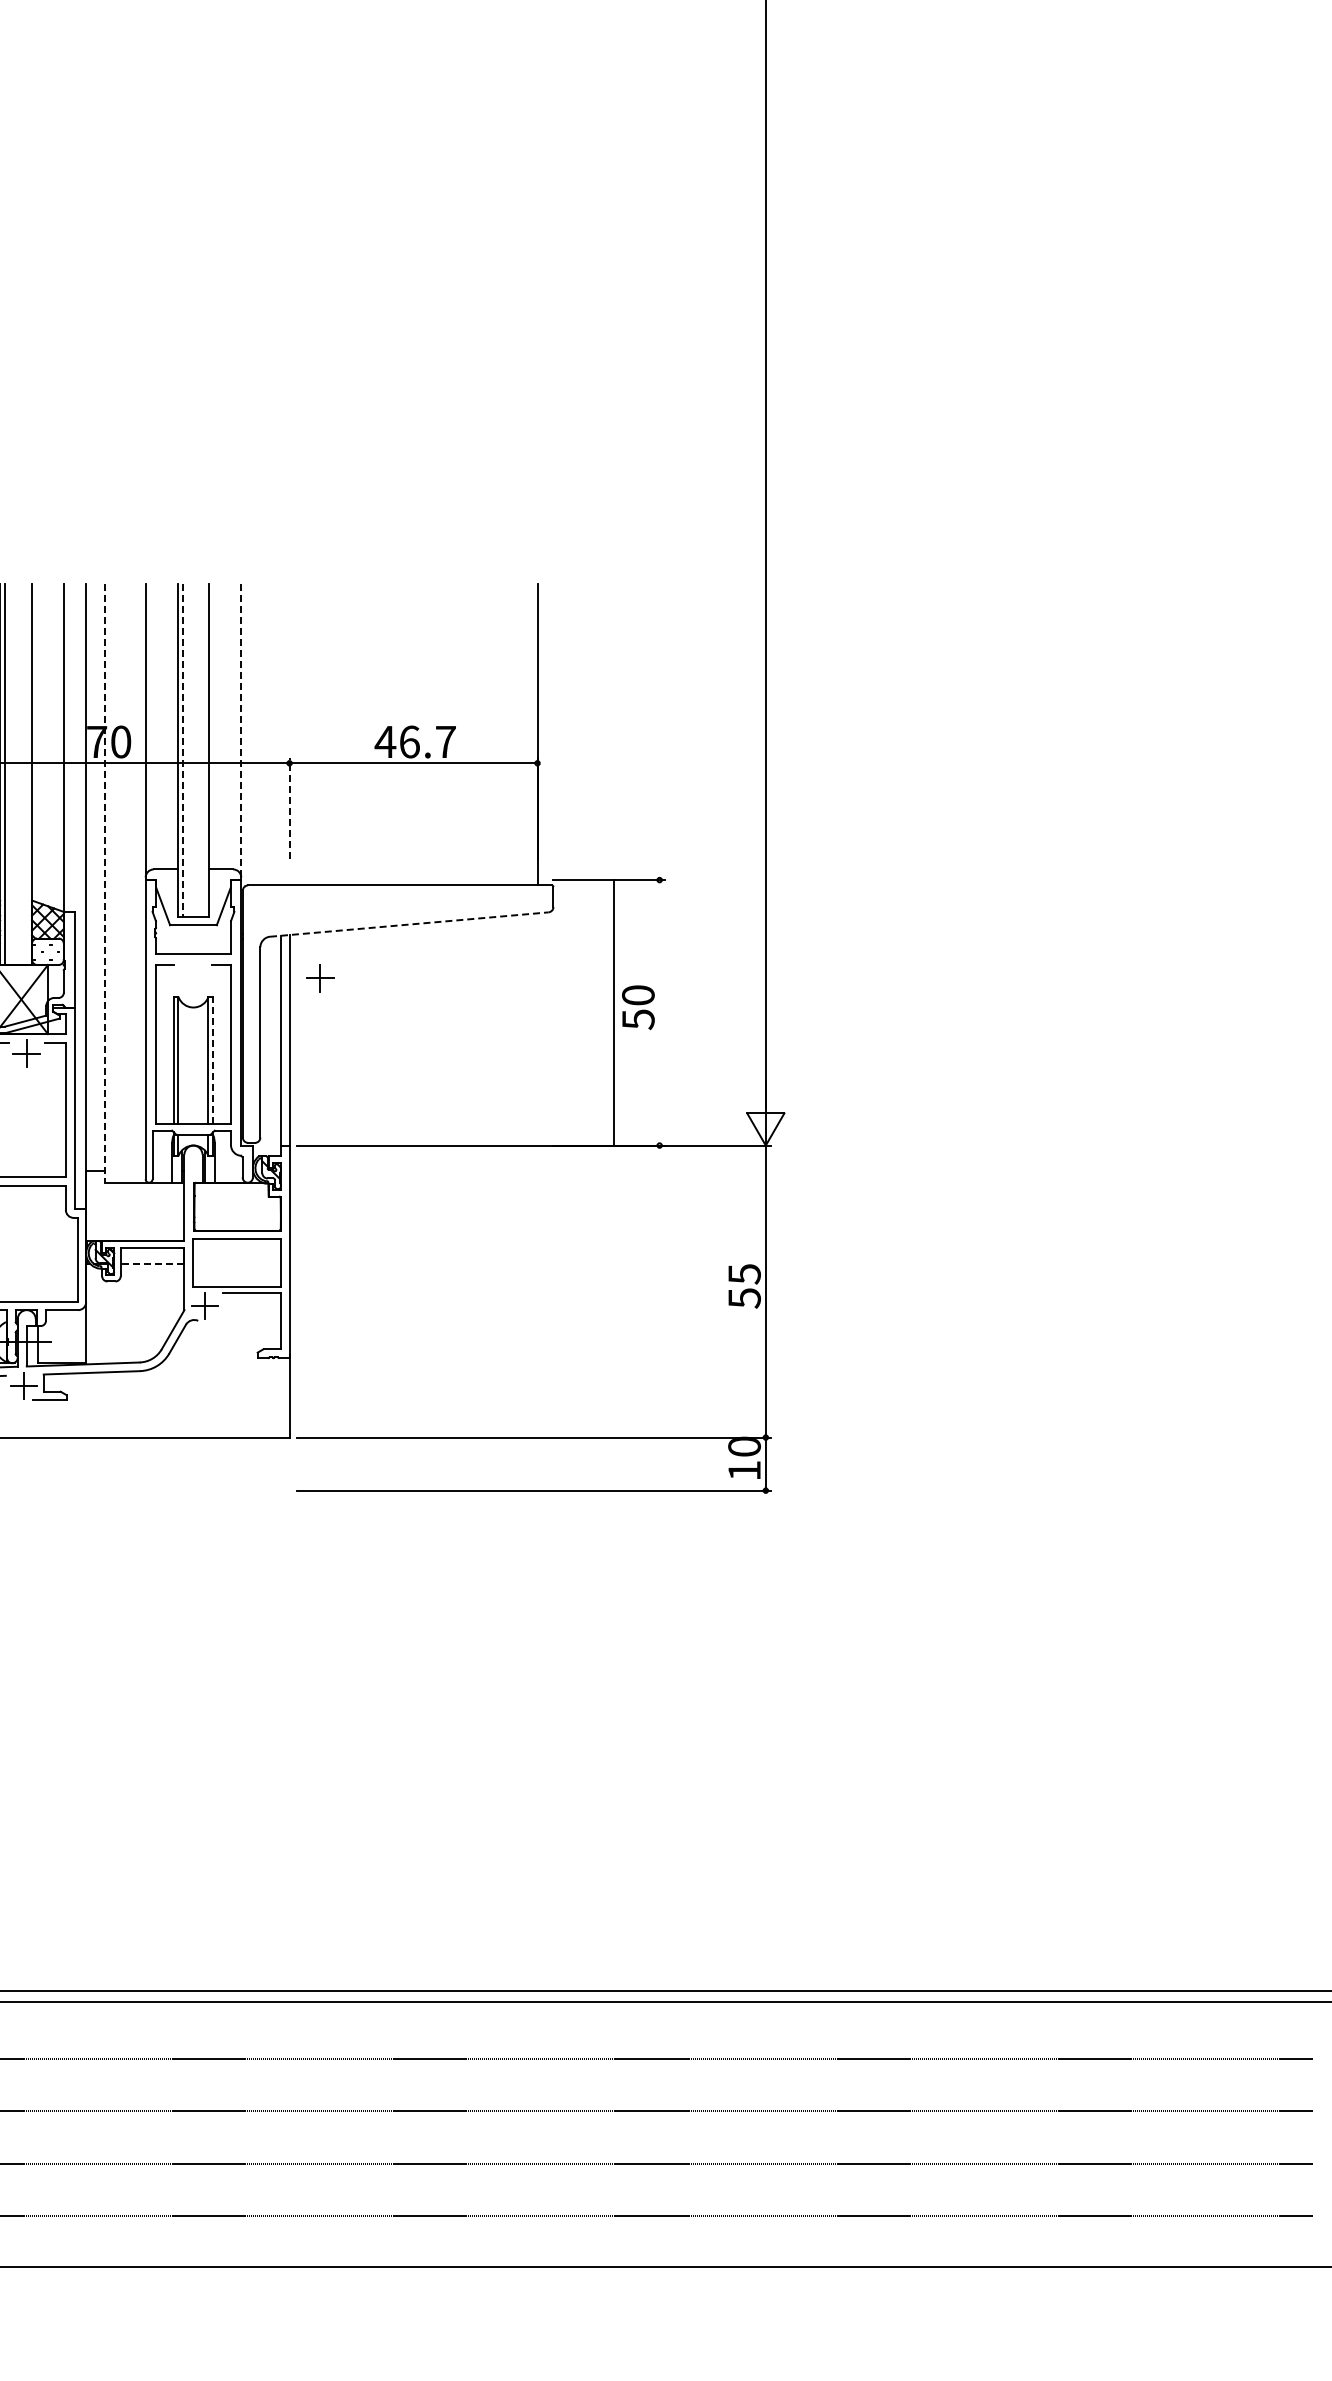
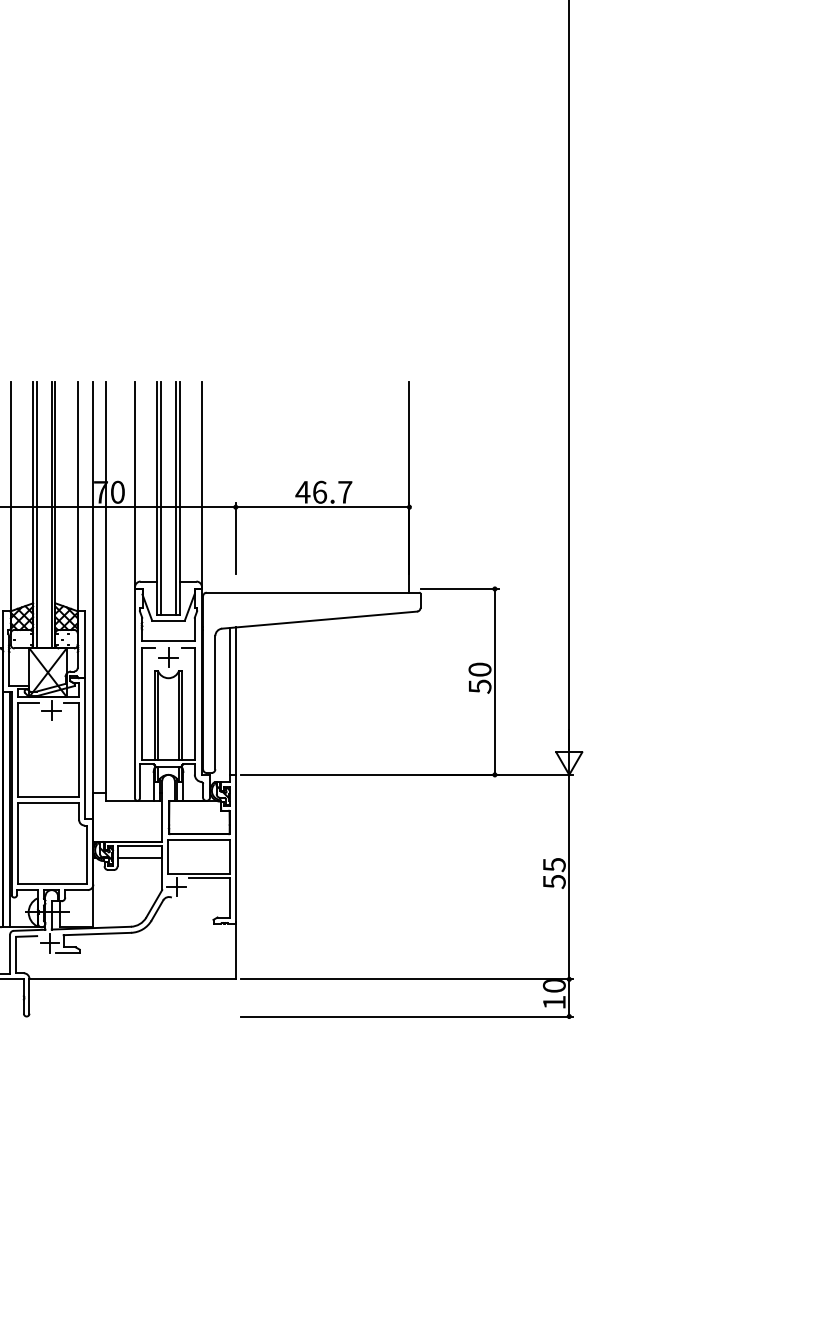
line: (241, 730) -> (202, 484), dashed -> solid
line: (182, 750) -> (160, 498), dashed -> solid
line: (204, 750) -> (176, 498), added
line: (26, 774) -> (51, 515), added
line: (289, 807) -> (235, 538), dashed -> solid
line: (104, 883) -> (106, 591), dashed -> solid
line: (409, 924) -> (319, 620), dashed -> solid
part: (320, 978) -> (168, 657), moved
line: (613, 1012) -> (494, 681), moved
line: (213, 1060) -> (182, 715), dashed -> solid
line: (152, 1263) -> (139, 857), dashed -> solid

